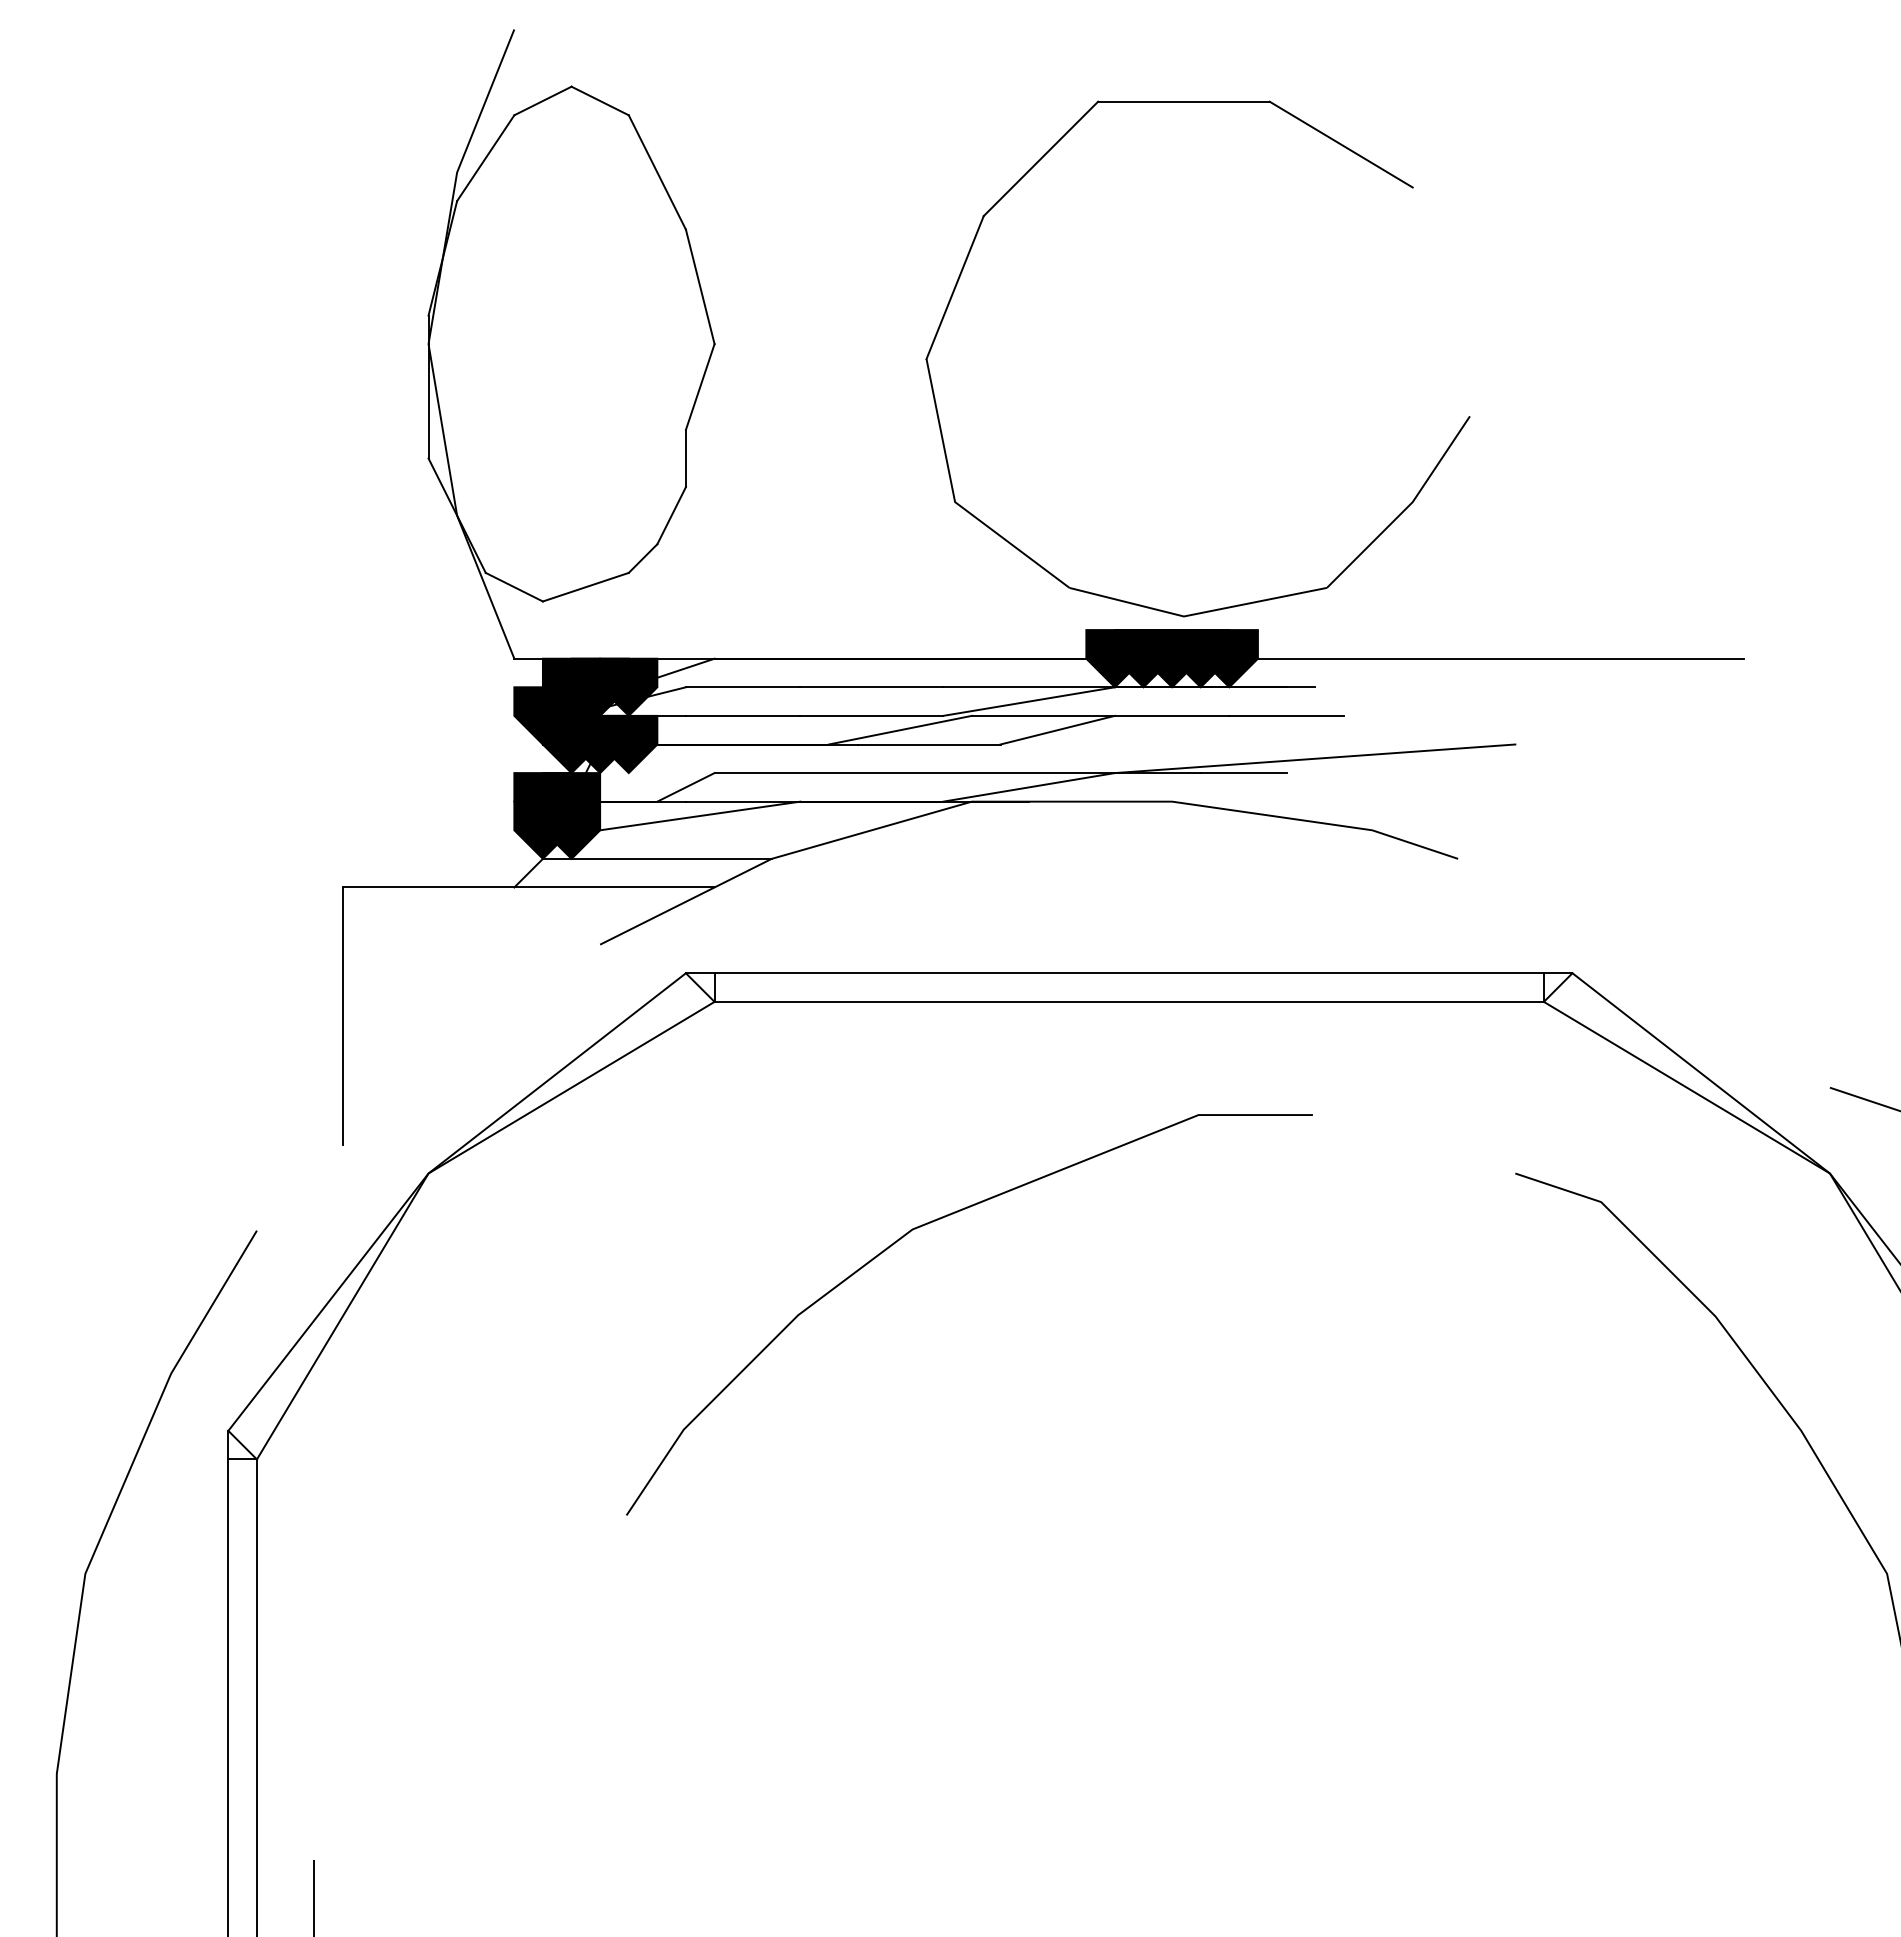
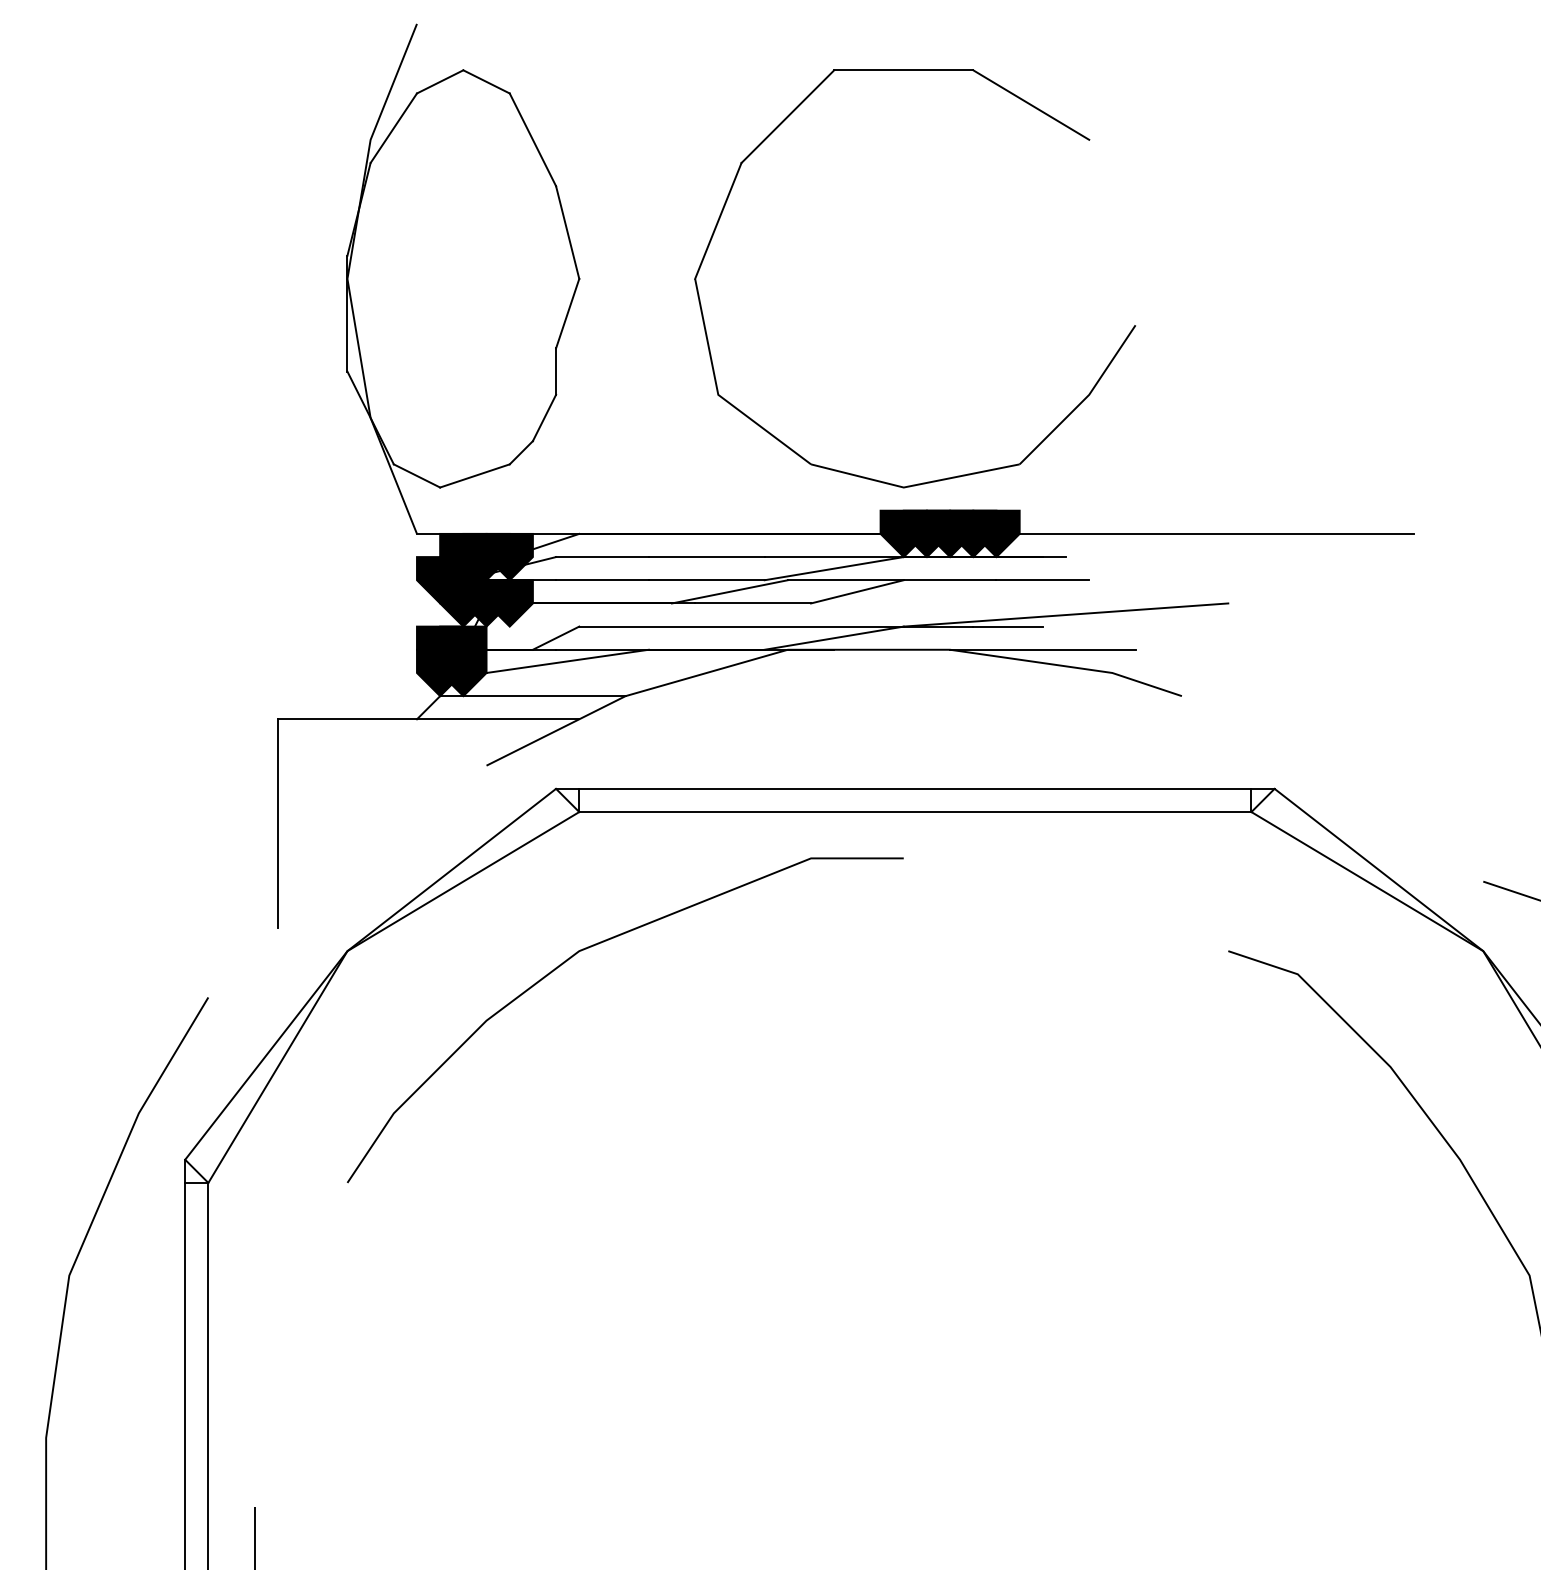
part: (1247, 602) -> (955, 476), moved
line: (1286, 801) -> (1042, 649), added
curve: (933, 1222) -> (596, 945), moved

